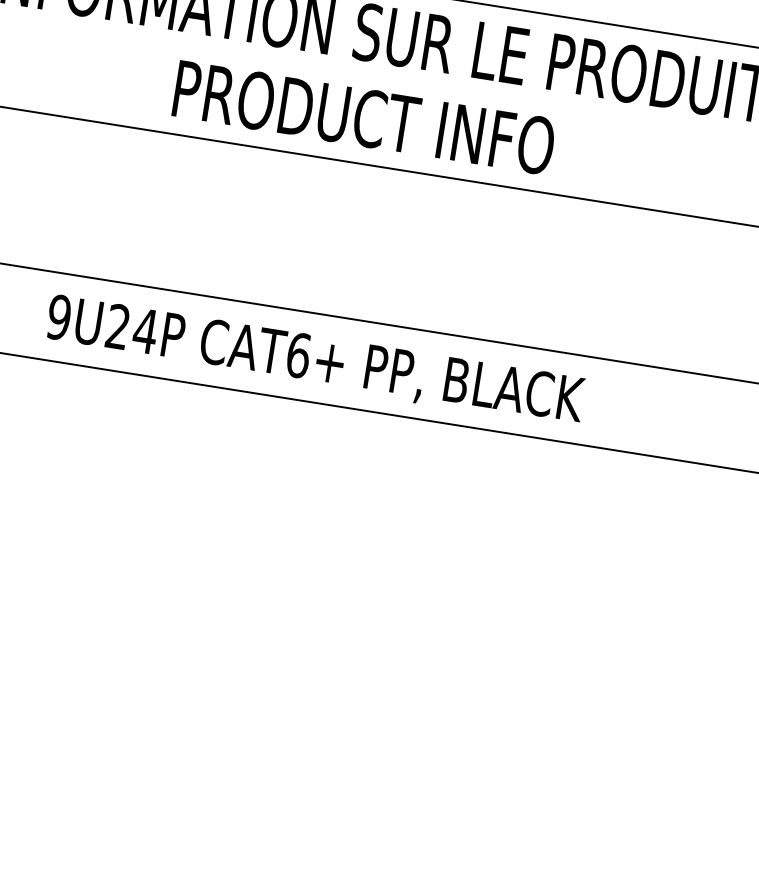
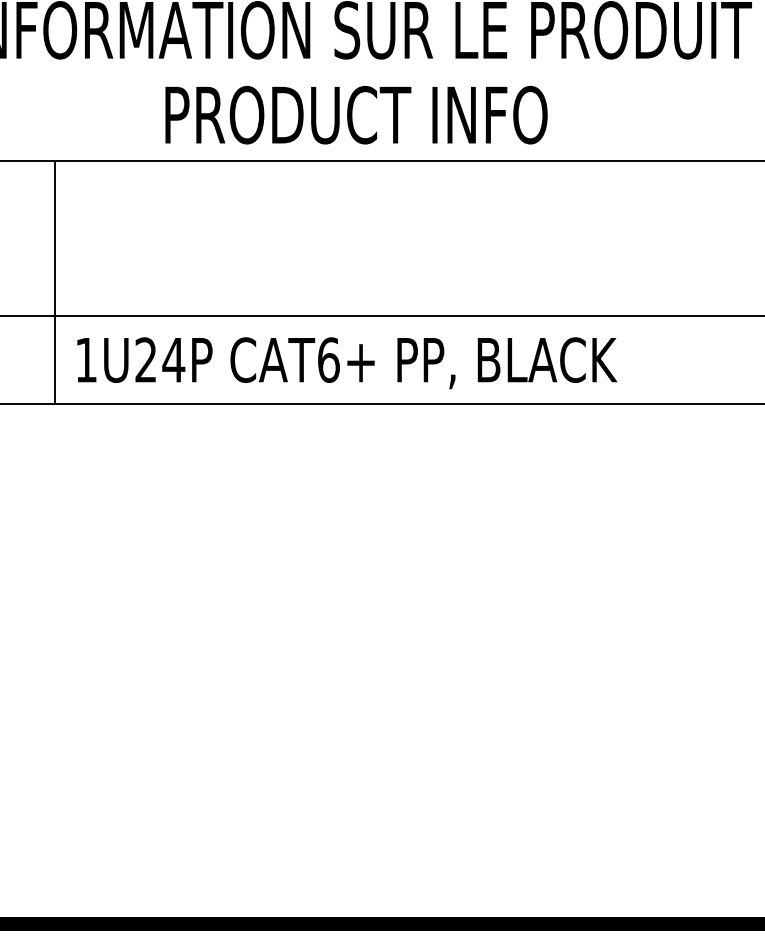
line: (39, 235) -> (54, 282), added
text: (59, 316) -> (86, 359), 9U24P -> 1U24P

